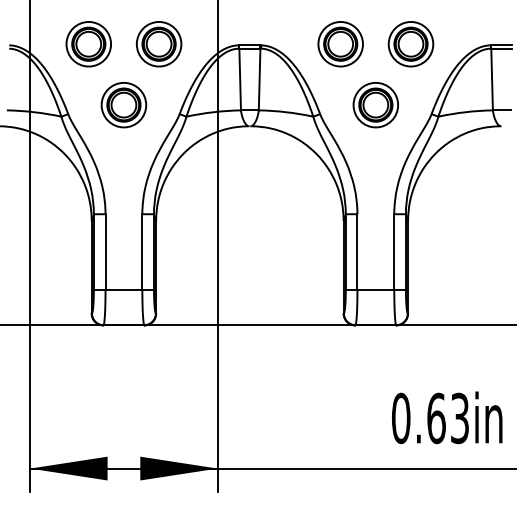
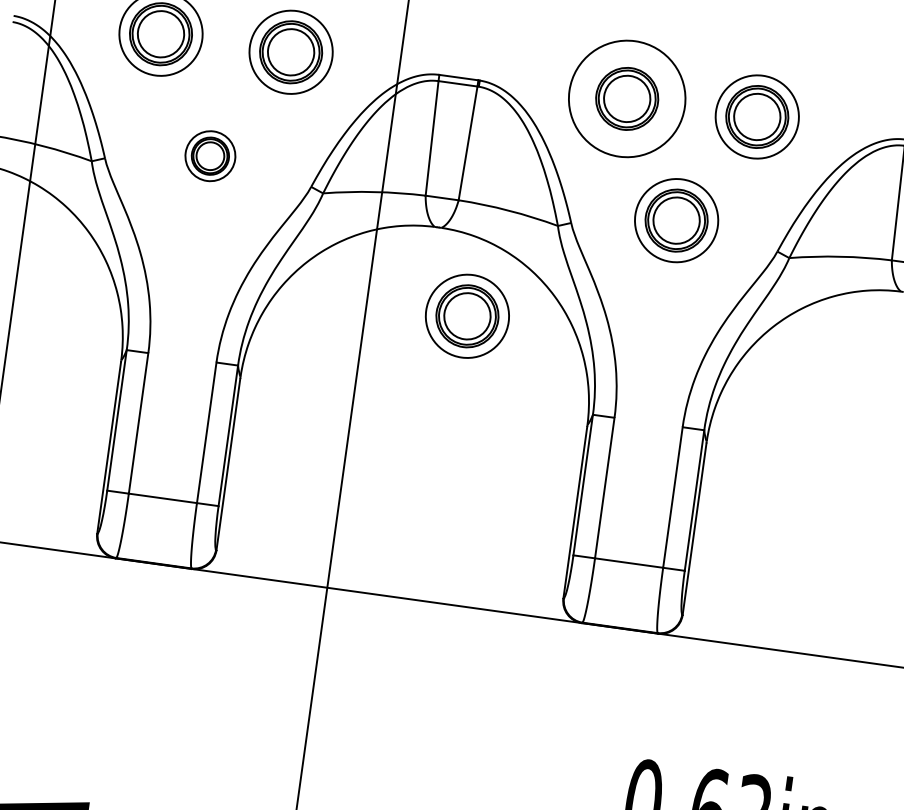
circle: (340, 43) -> (627, 97), size x1.4
part: (123, 105) -> (209, 156), size x0.6
part: (271, 171) -> (466, 316), added

